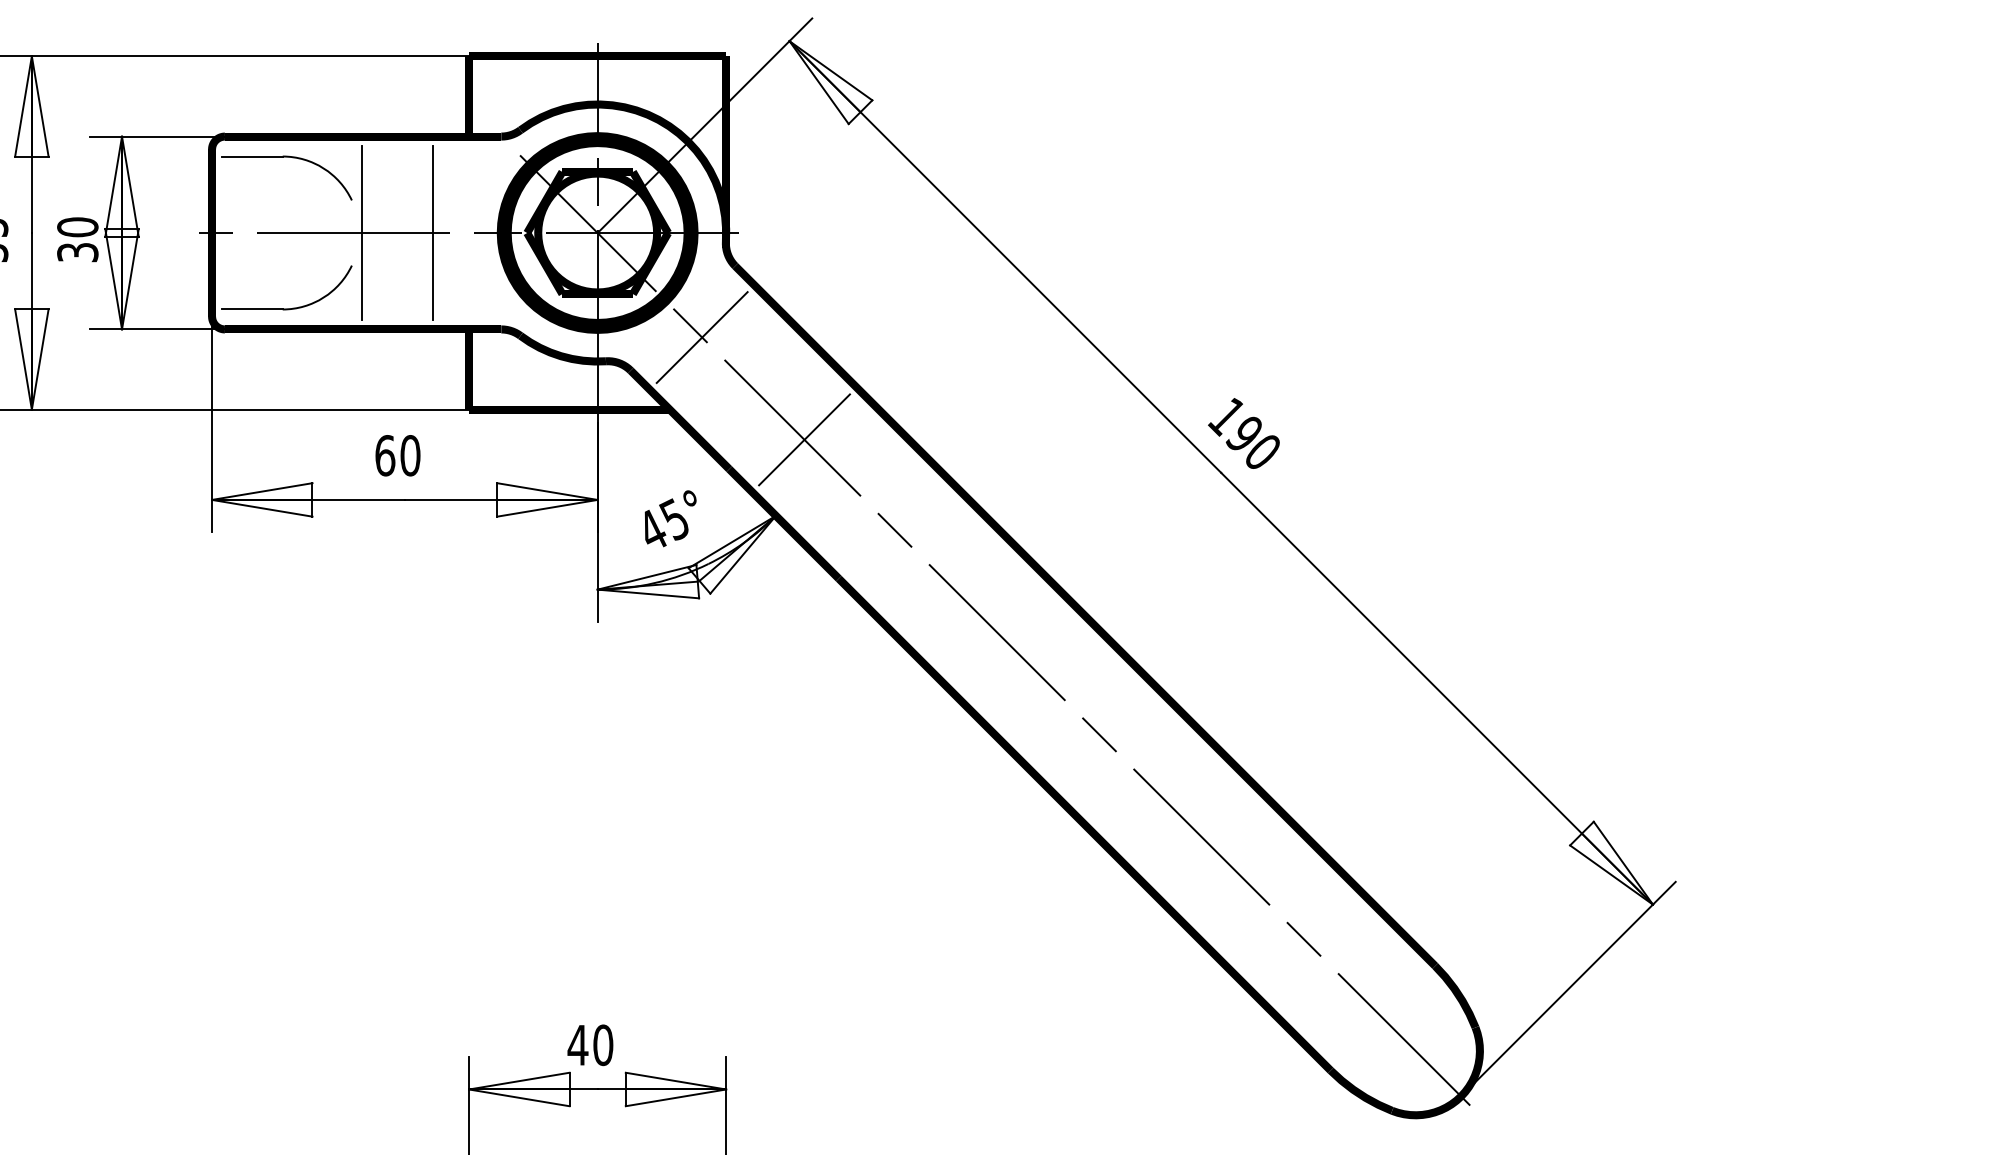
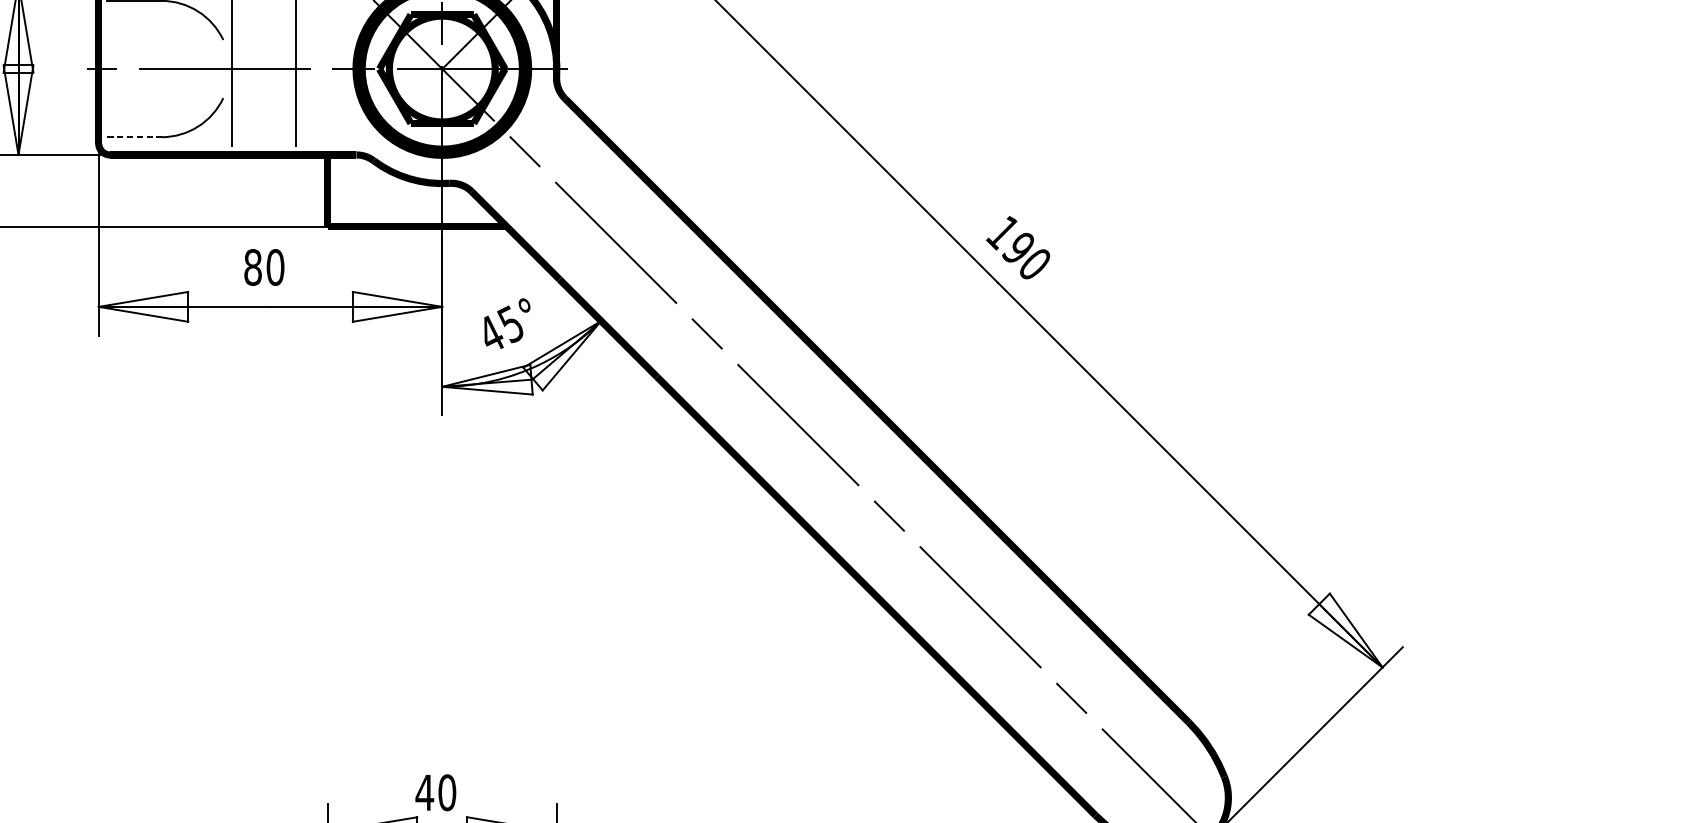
line: (252, 309) -> (134, 137), solid -> dashed
line: (701, 337) -> (534, 162), removed
line: (804, 439) -> (626, 253), removed
text: (385, 455) -> (253, 267), 60 -> 80

